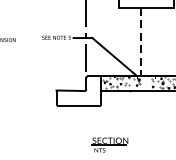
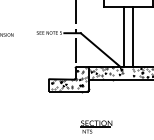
line: (151, 41) -> (132, 36), added
line: (141, 42) -> (123, 37), dashed -> solid
hatch: (79, 90) -> (69, 79), added

